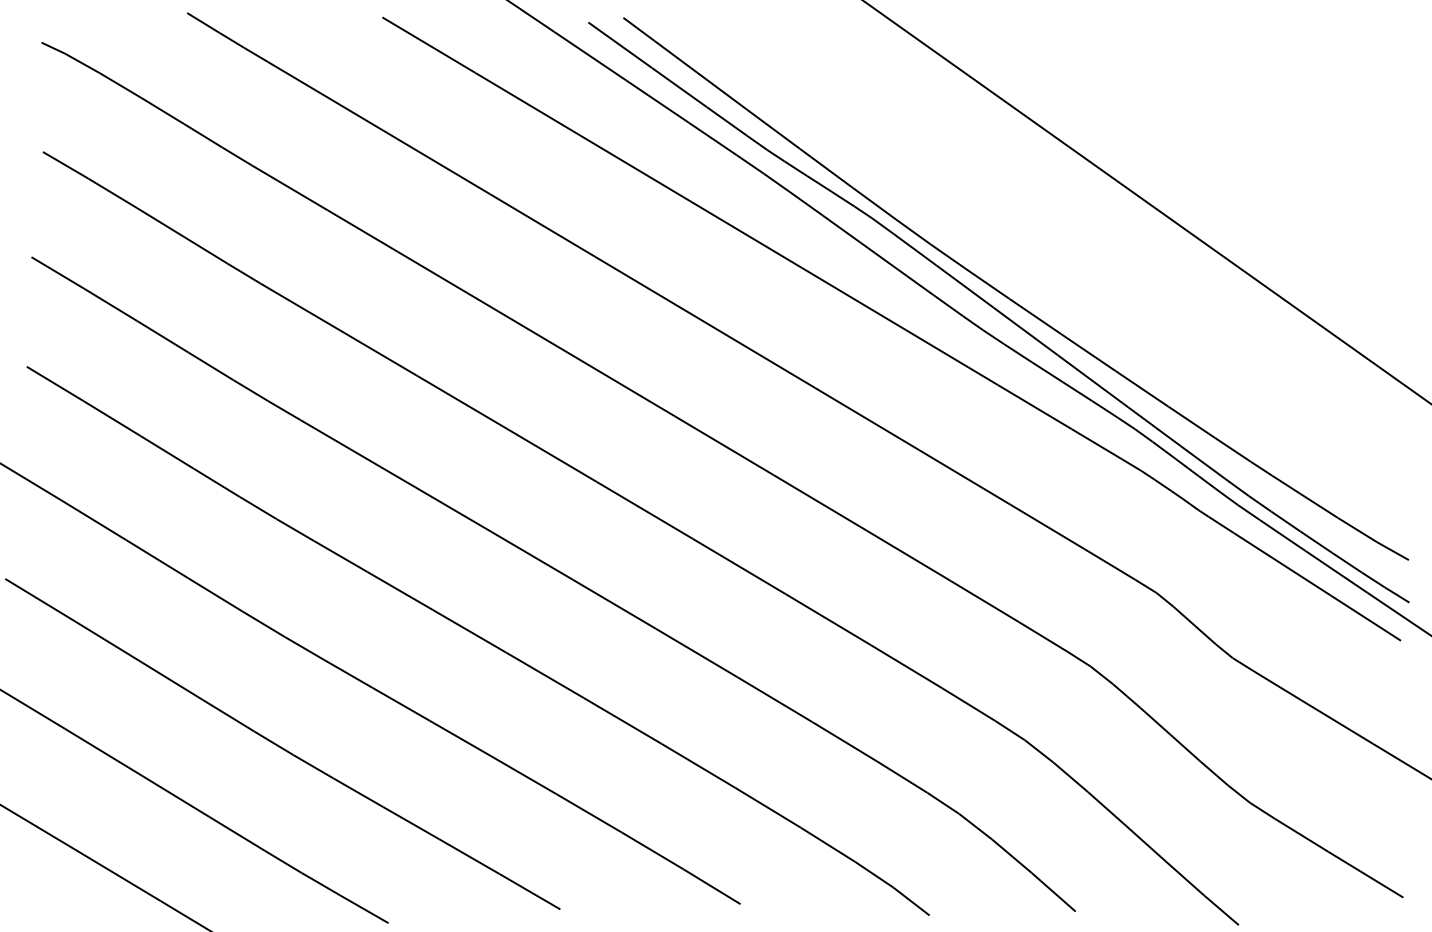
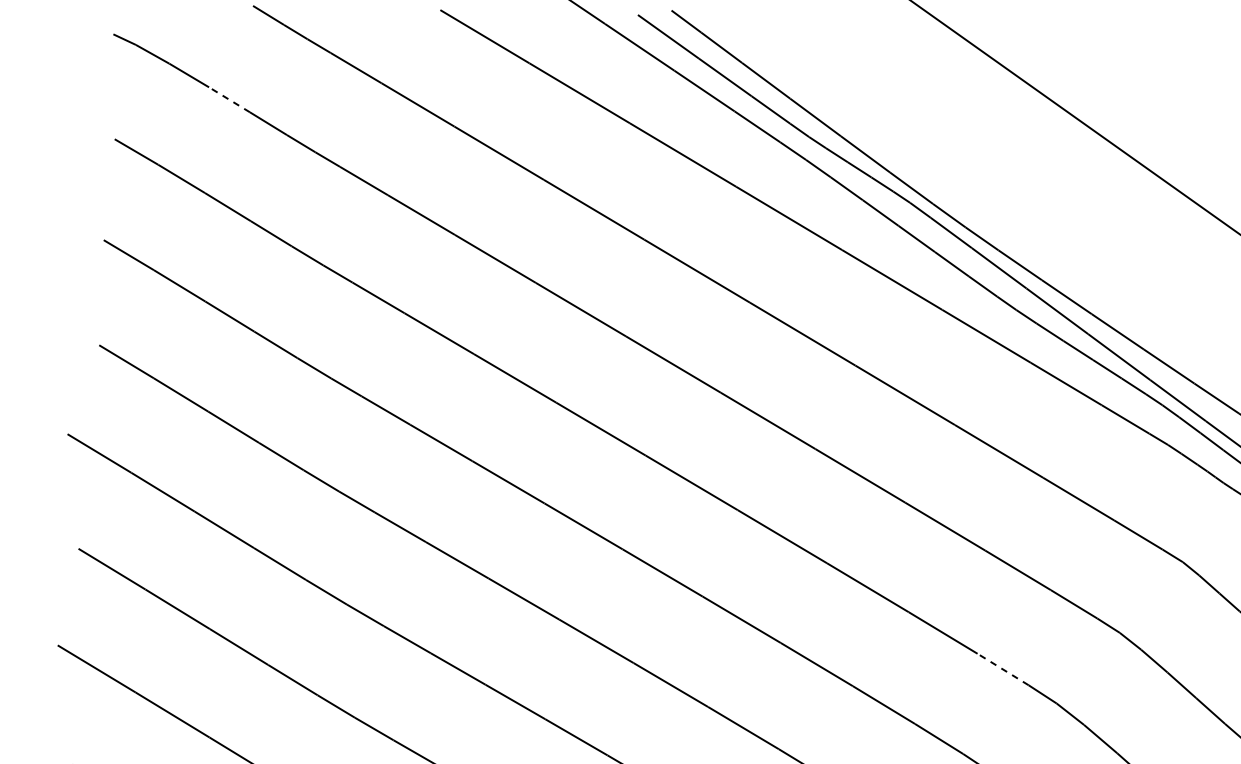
line: (162, 110) -> (229, 99), solid -> dashed
line: (968, 704) -> (1002, 669), solid -> dashed

